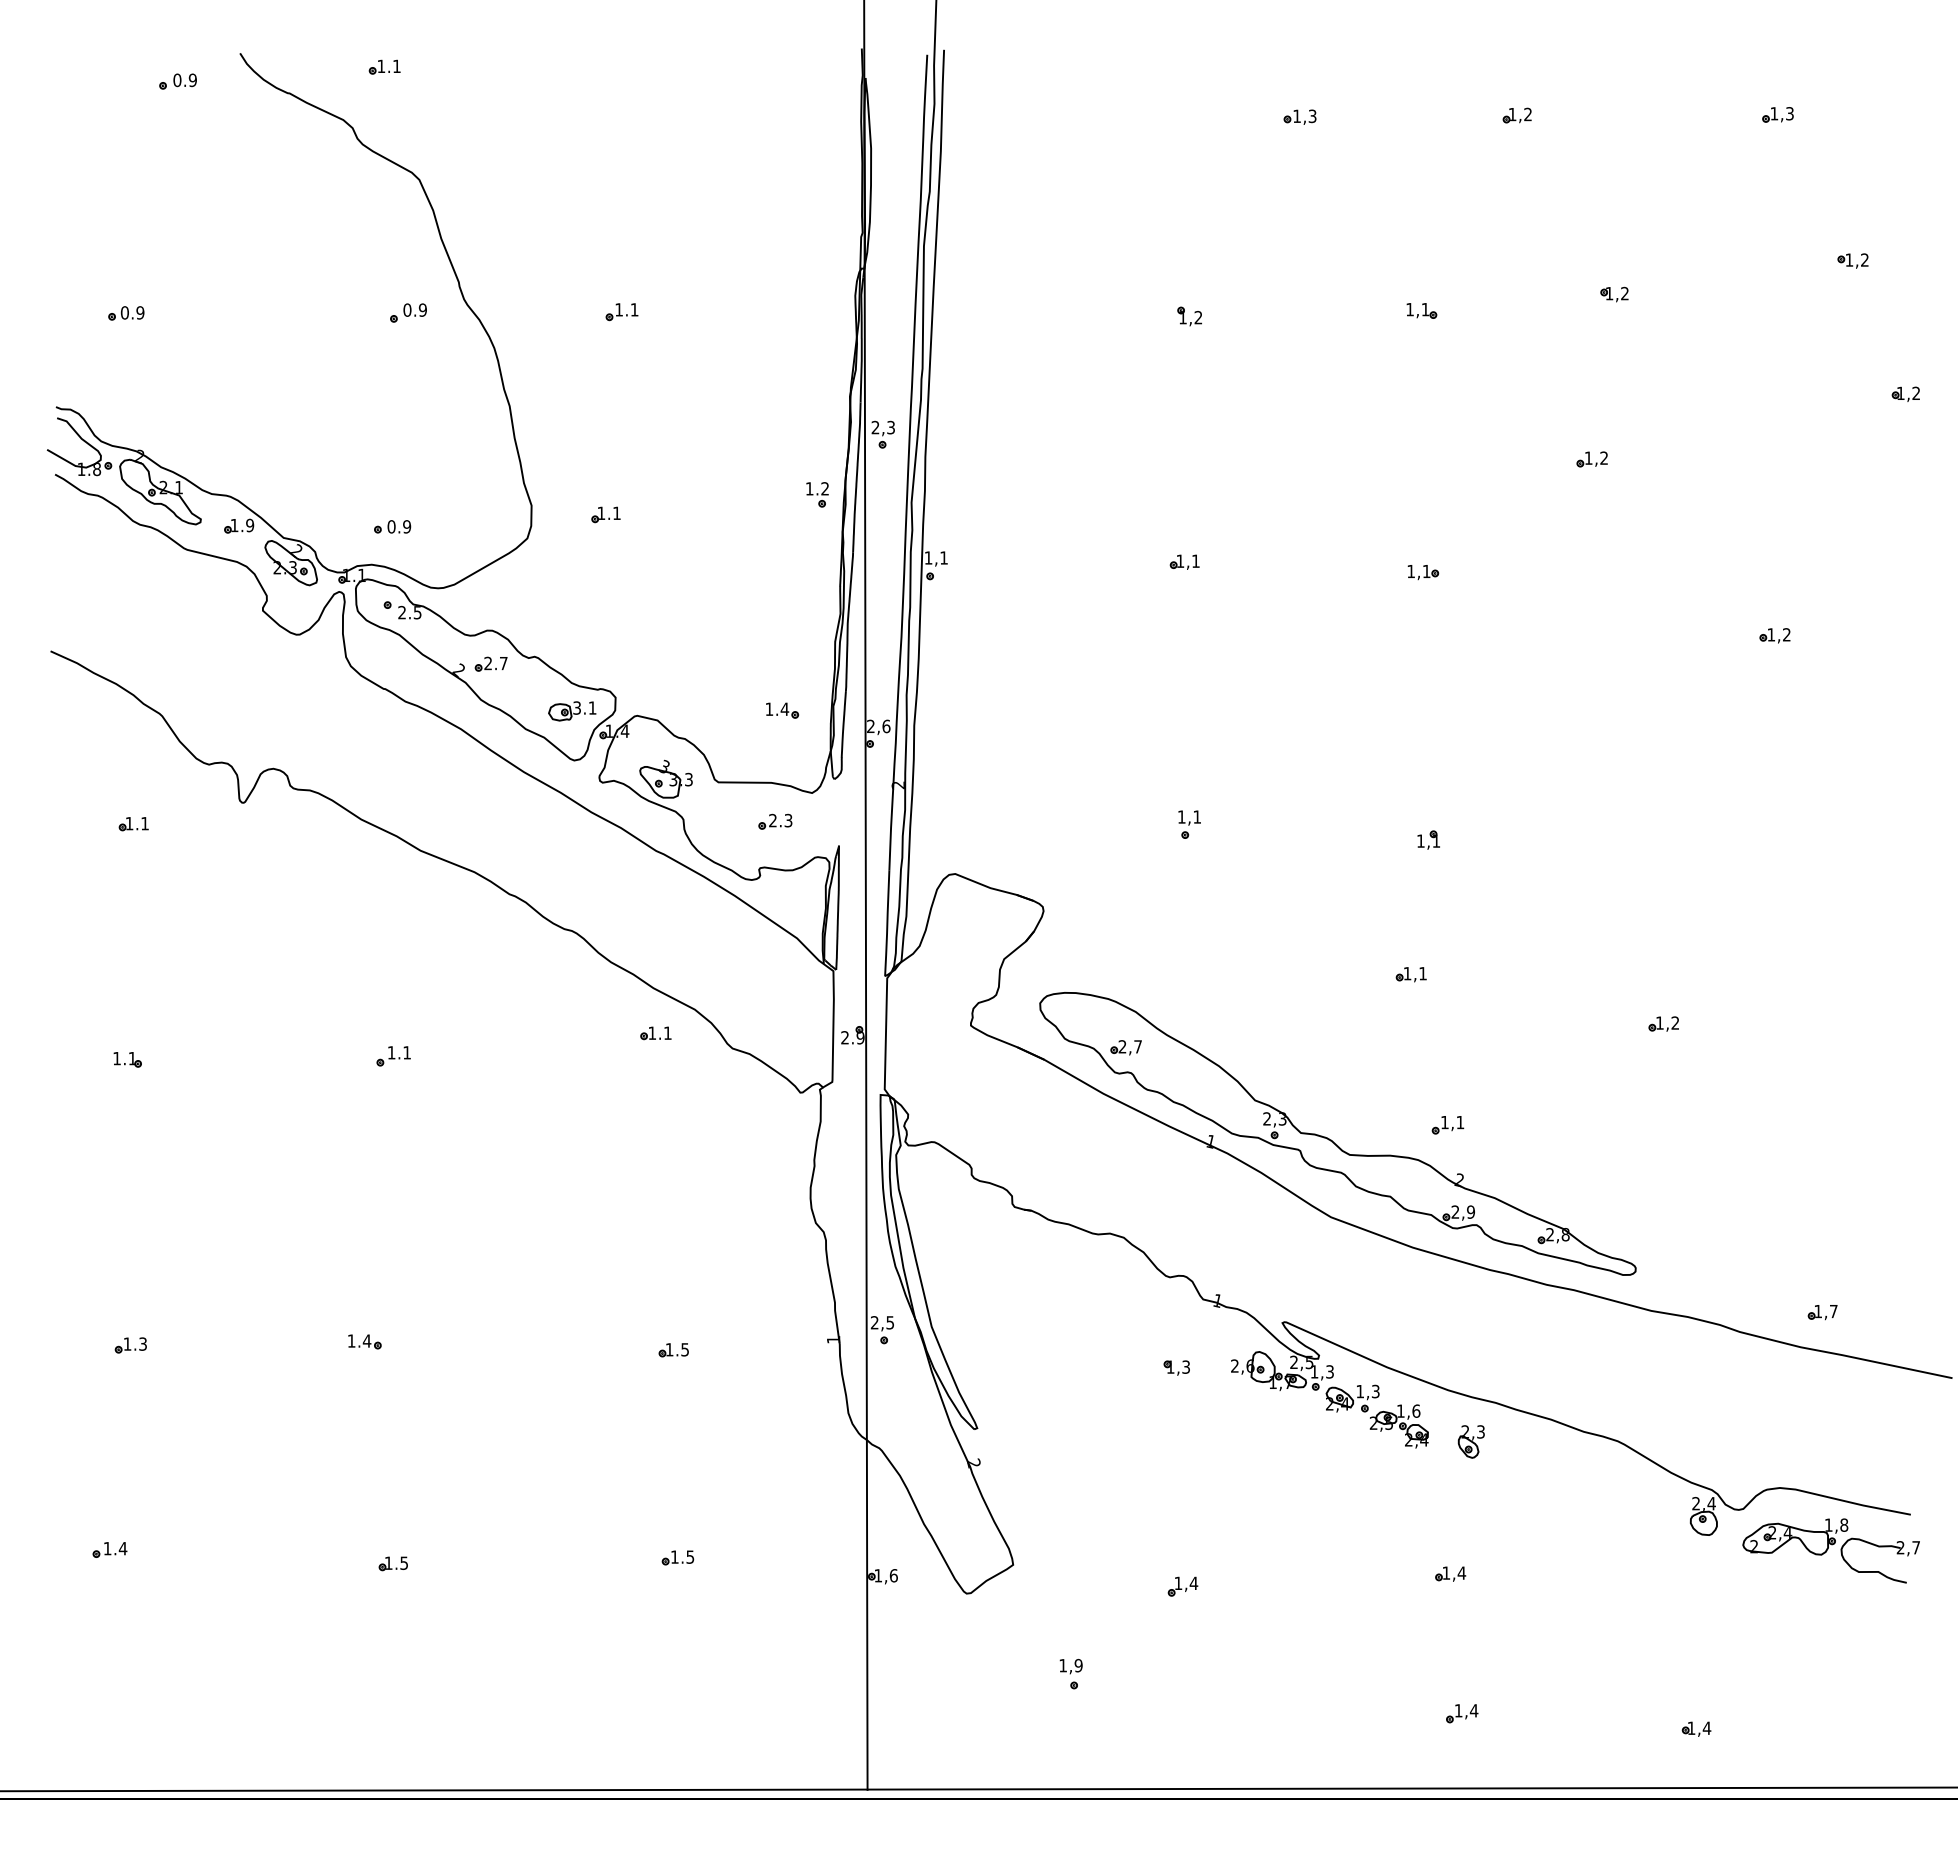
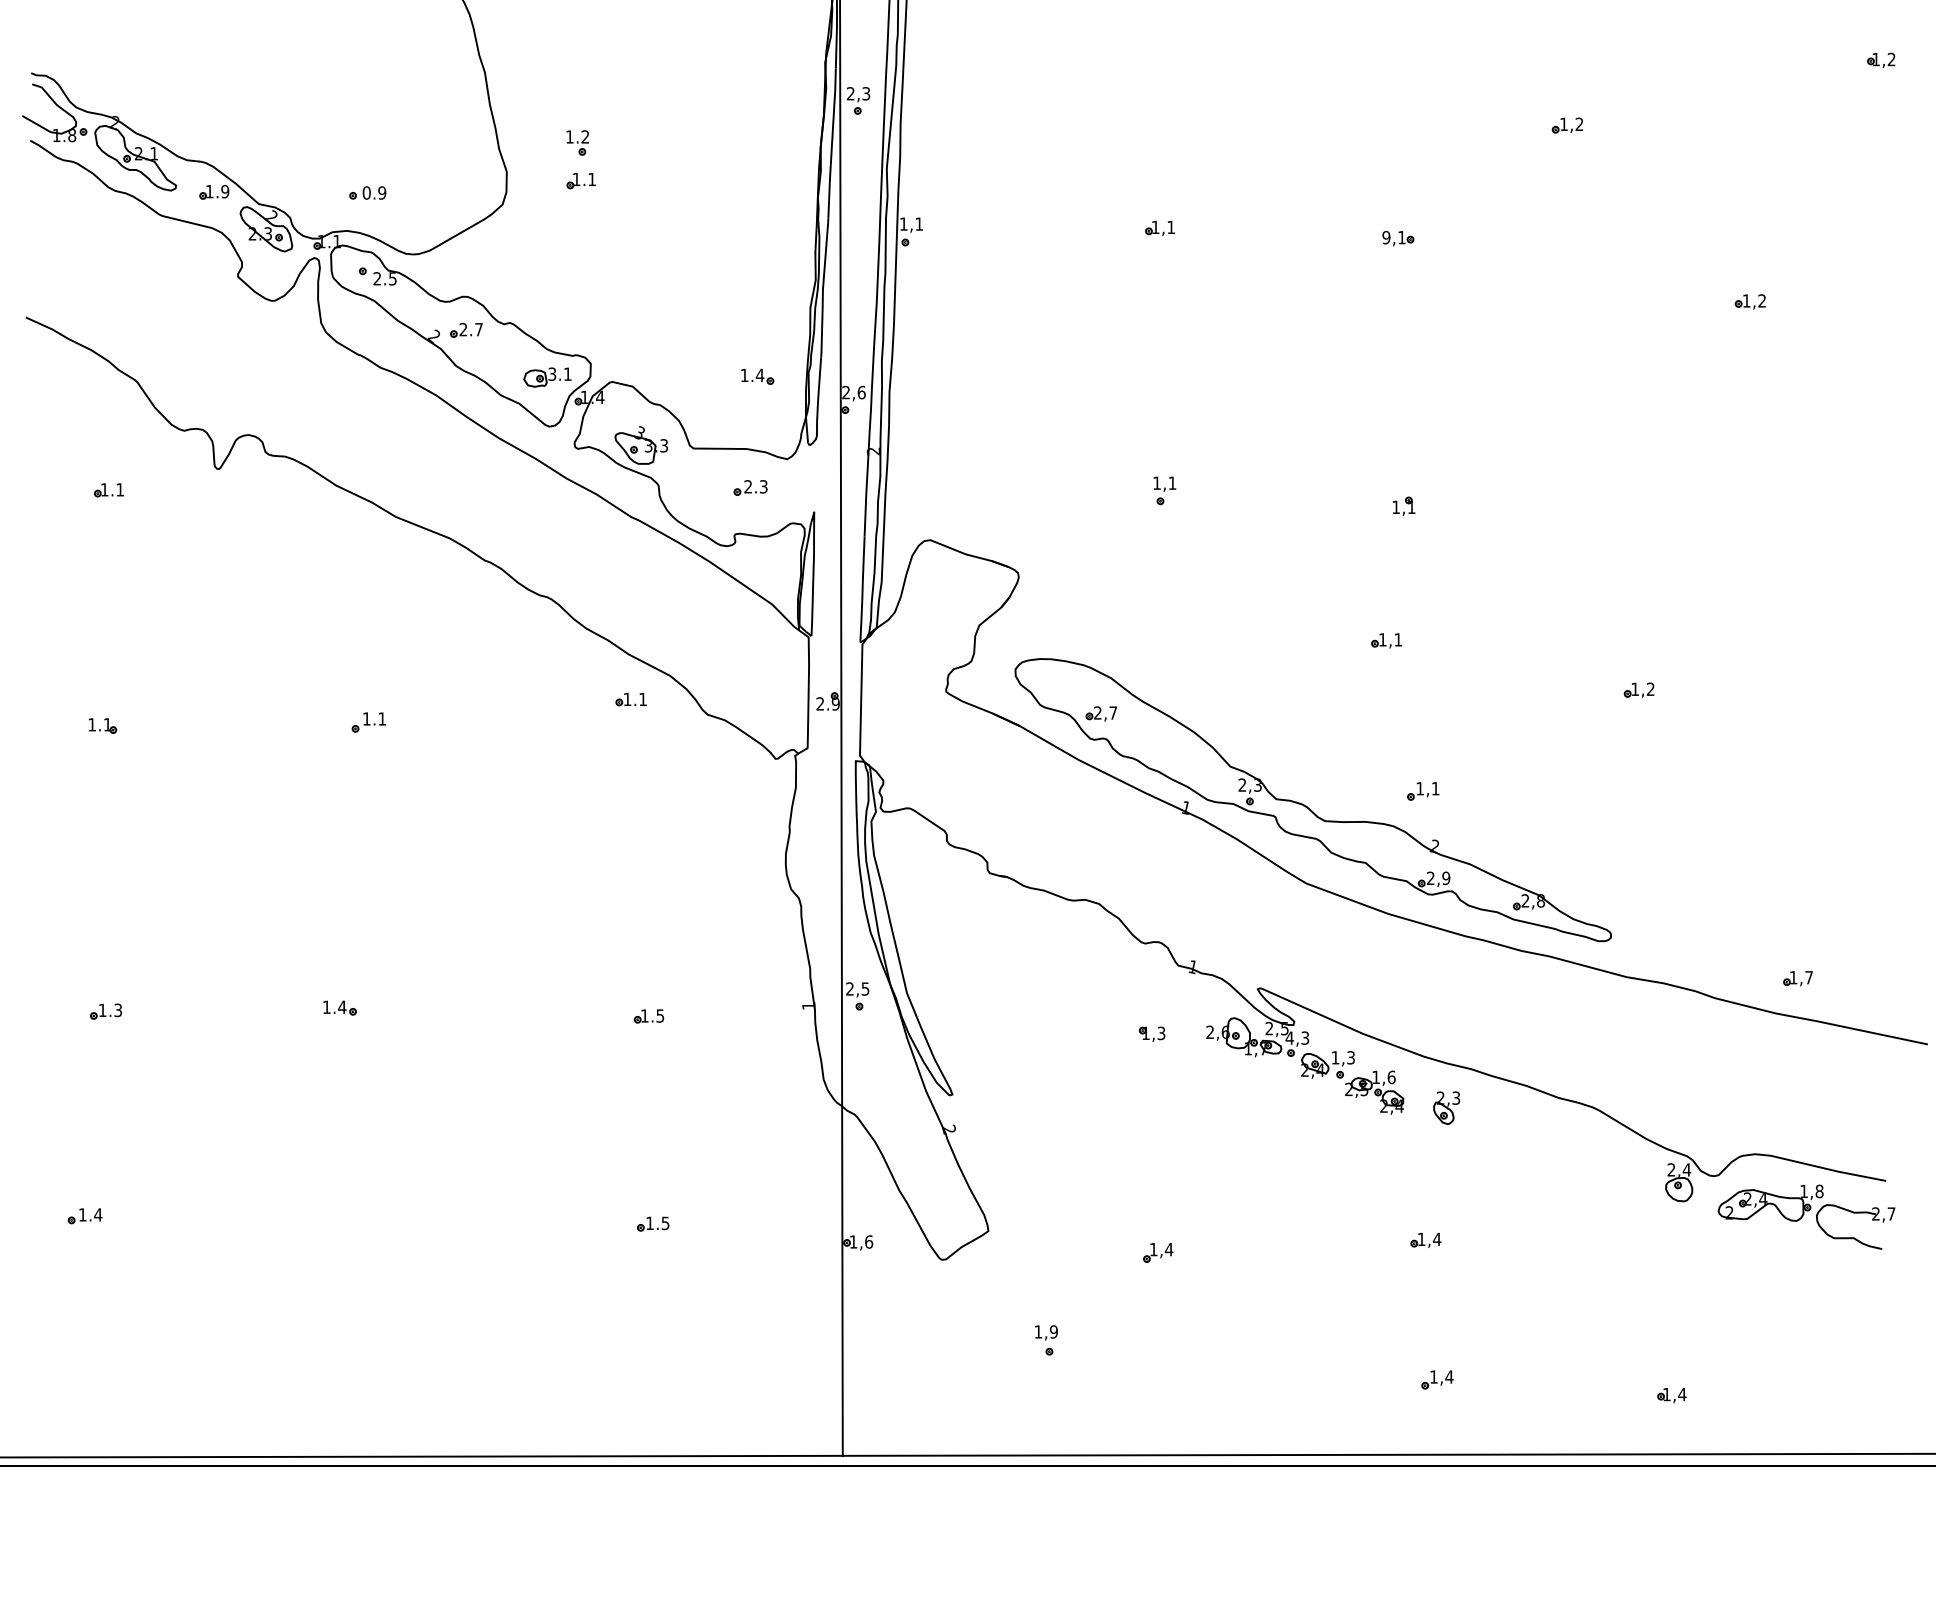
part: (817, 494) -> (577, 142), moved
text: (1411, 571) -> (1386, 237), 1,1 -> 9,1
text: (1314, 1371) -> (1289, 1037), 1,3 -> 4,3
part: (392, 1563) -> (367, 1229), removed

